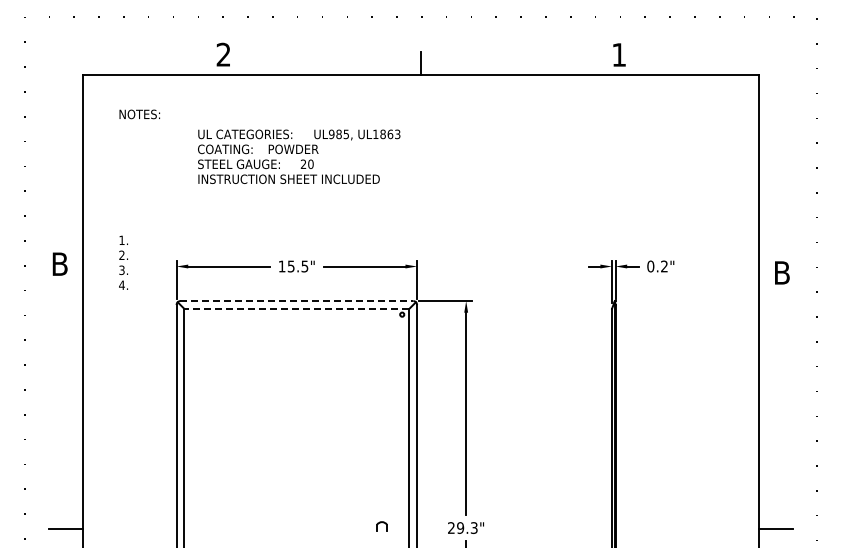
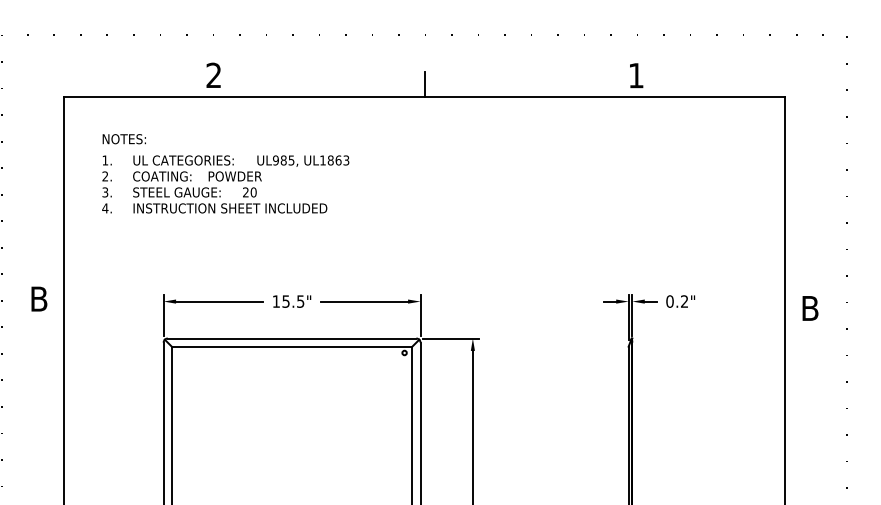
text: (299, 156) -> (241, 184), moved
text: (123, 262) -> (106, 184), moved
line: (297, 301) -> (292, 338), dashed -> solid
line: (296, 308) -> (291, 346), dashed -> solid

